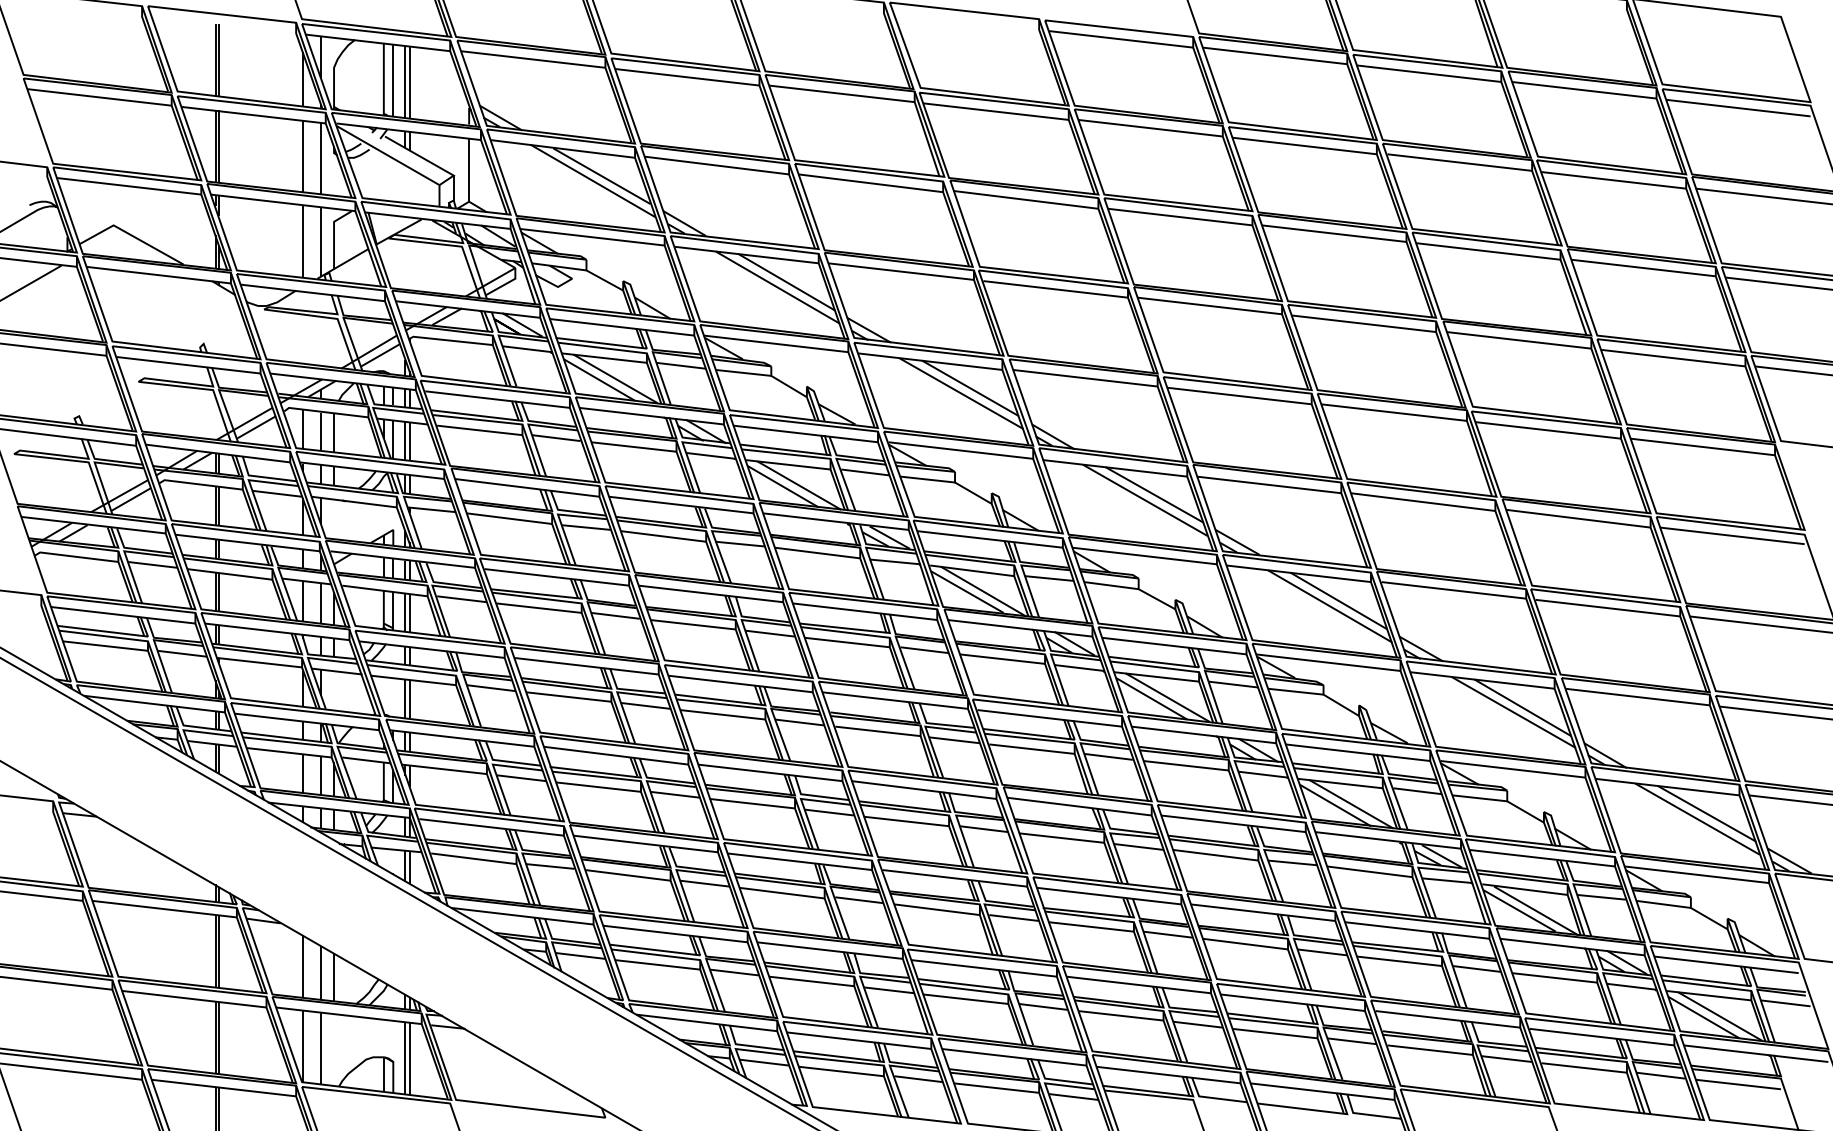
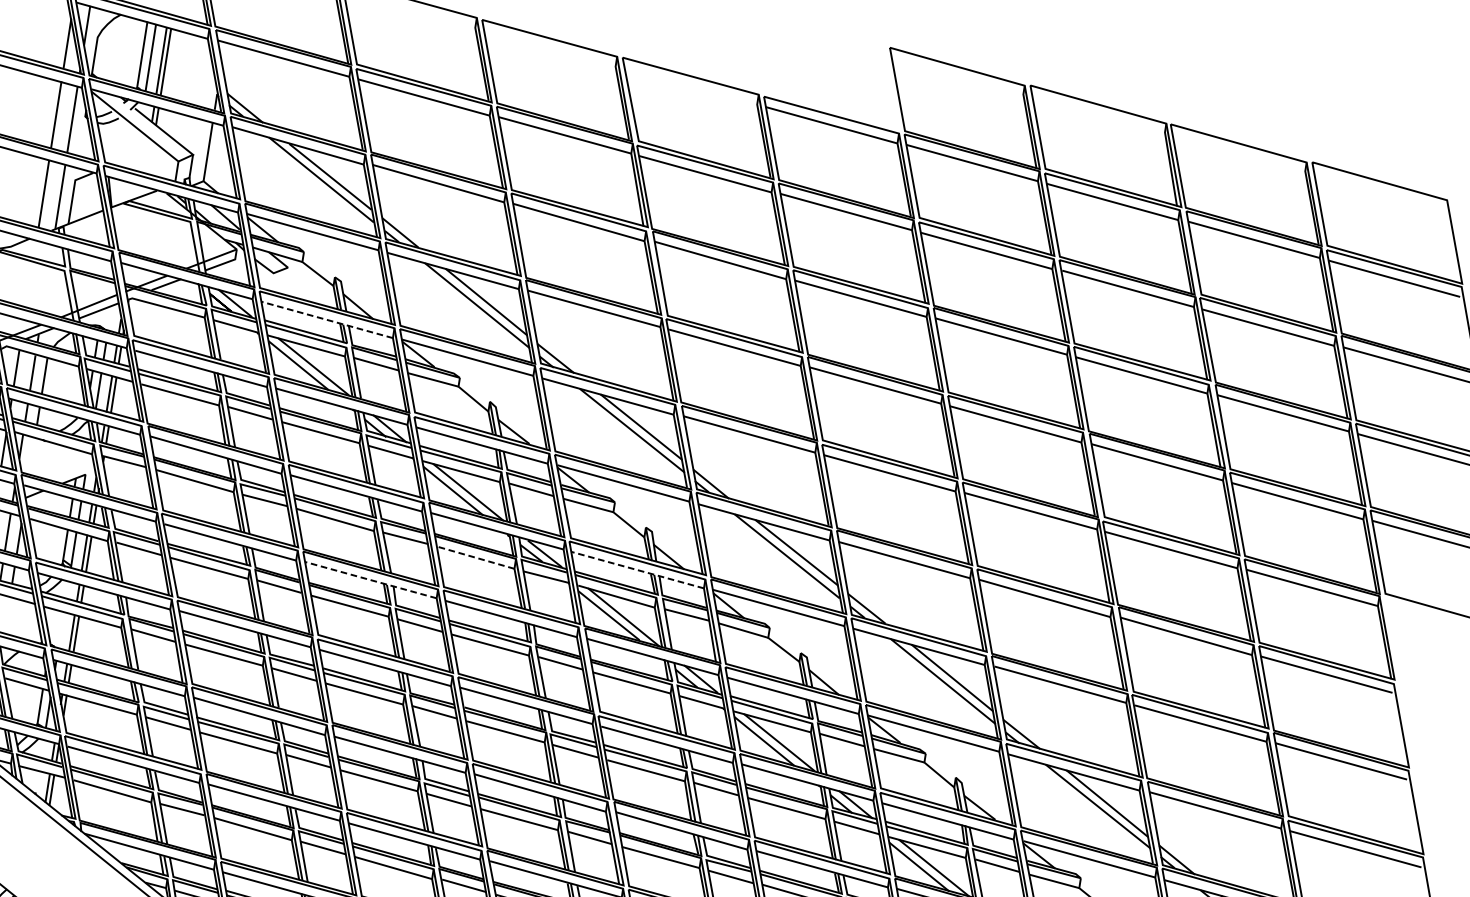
line: (622, 327) -> (327, 320), solid -> dashed
line: (989, 539) -> (637, 570), solid -> dashed
line: (817, 553) -> (475, 558), solid -> dashed
line: (710, 593) -> (370, 579), solid -> dashed

